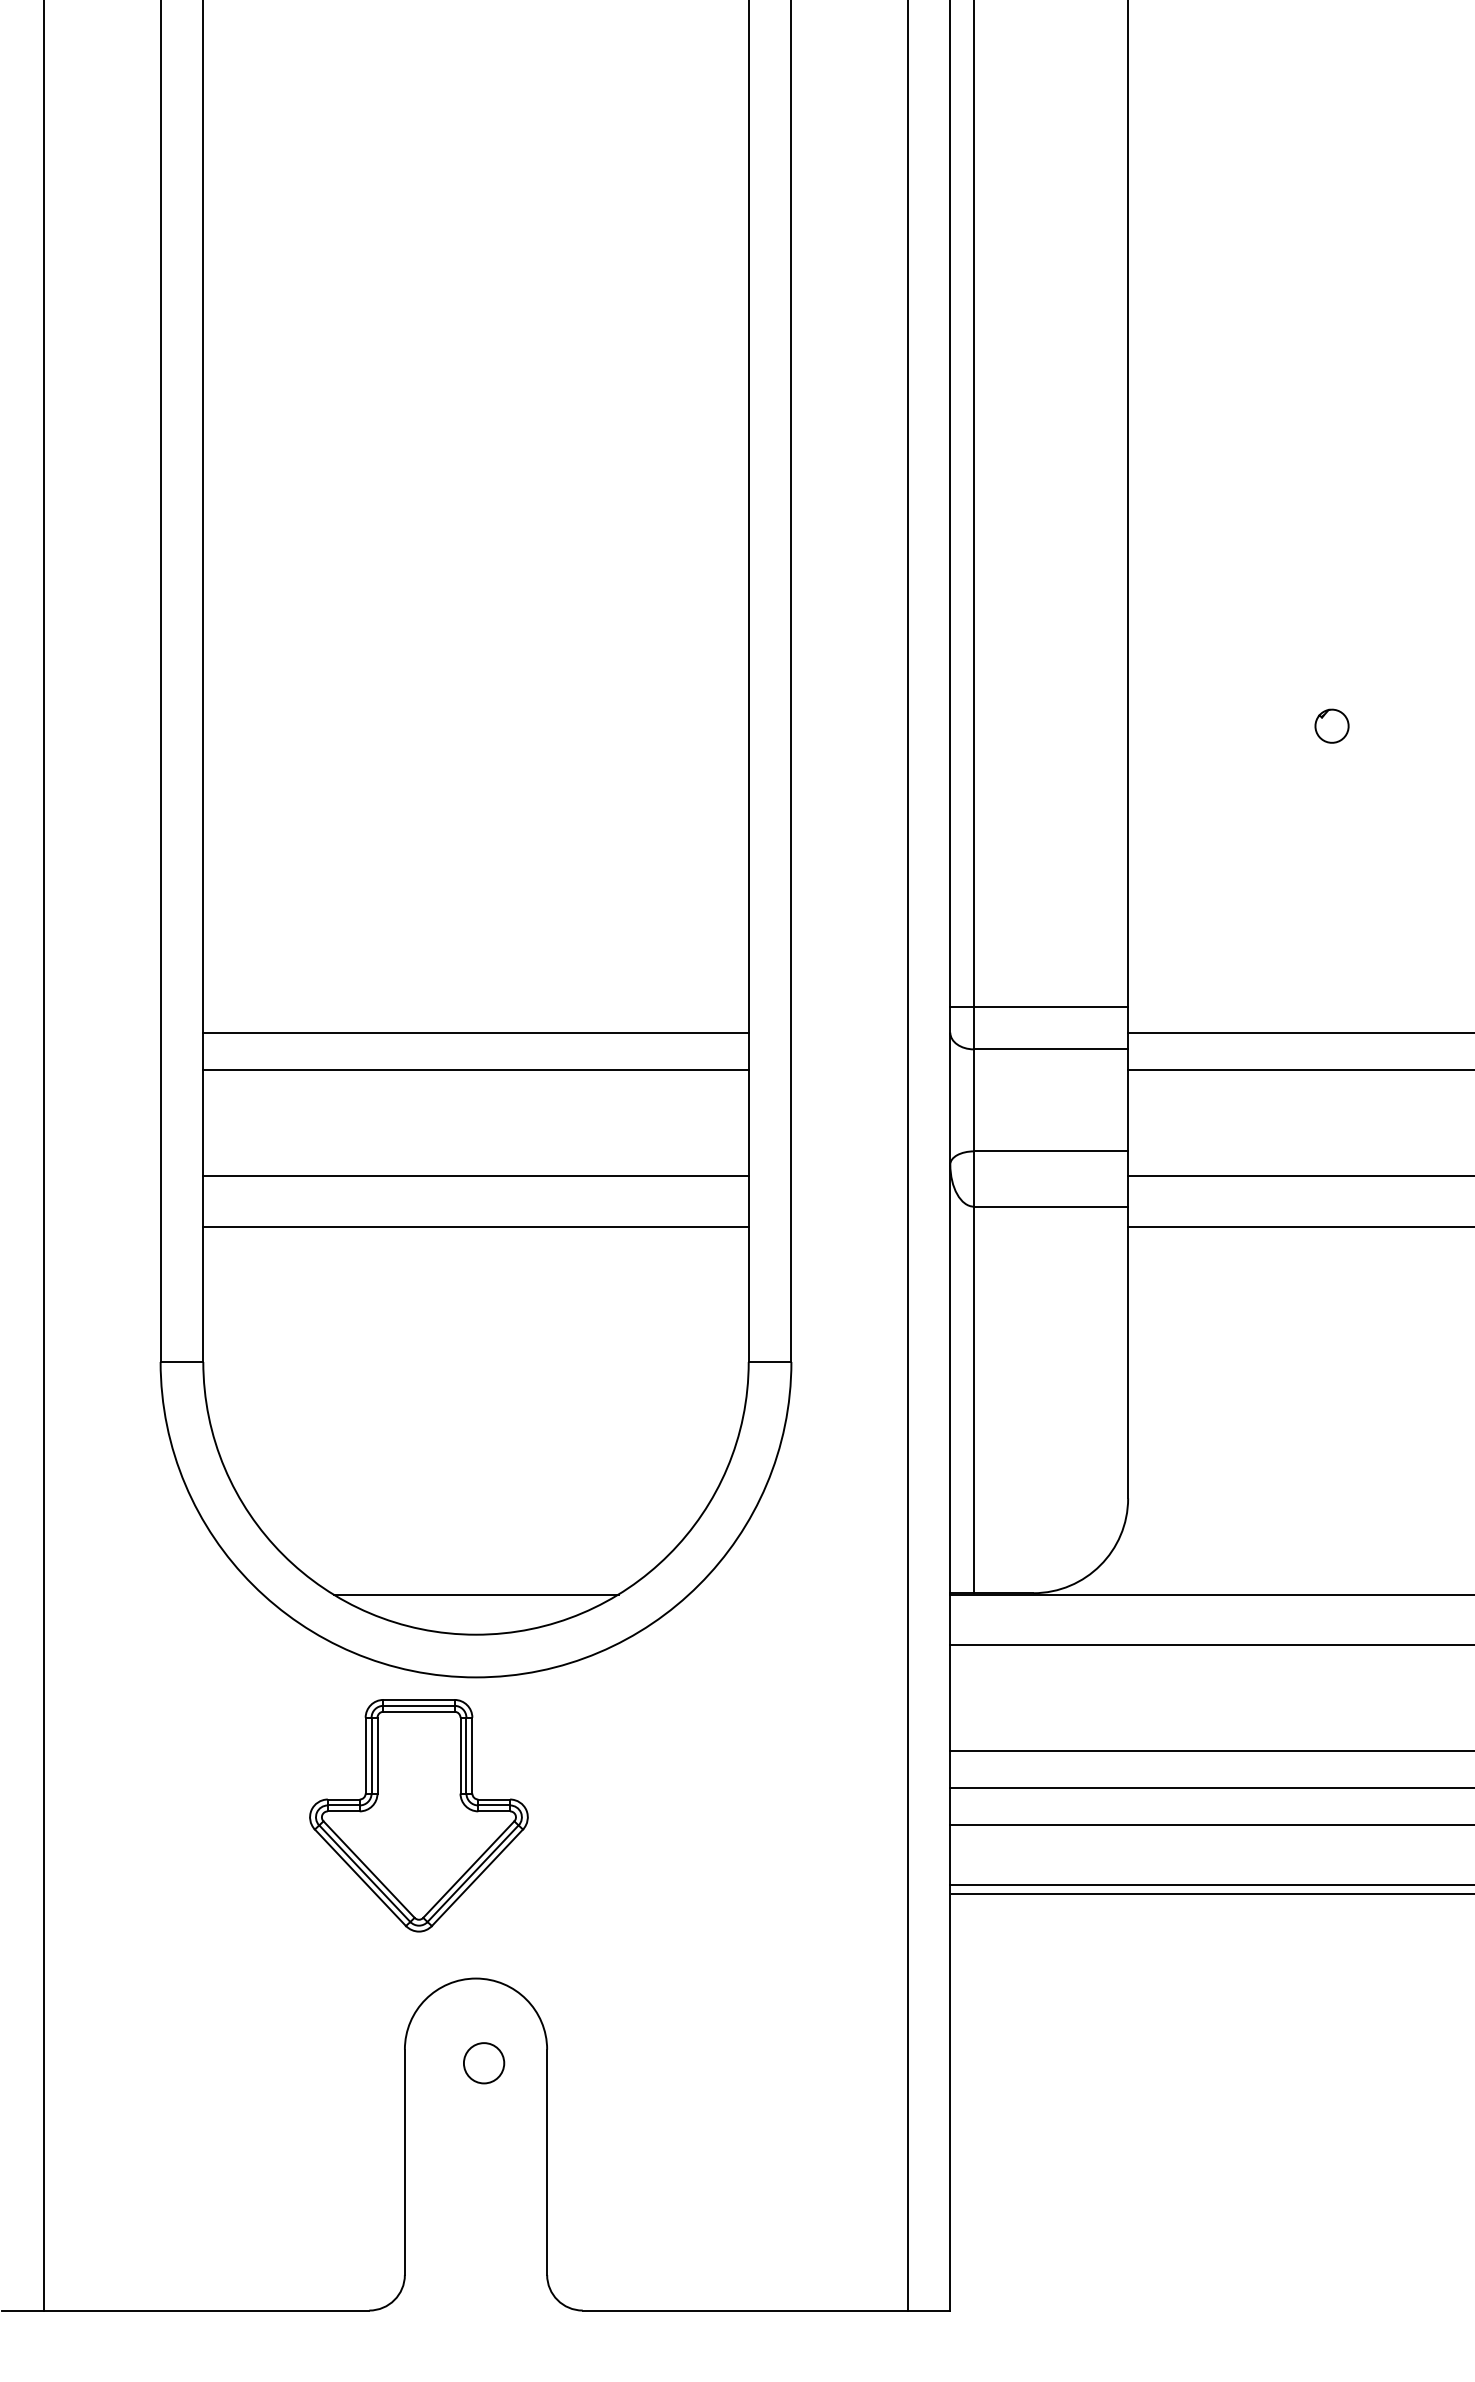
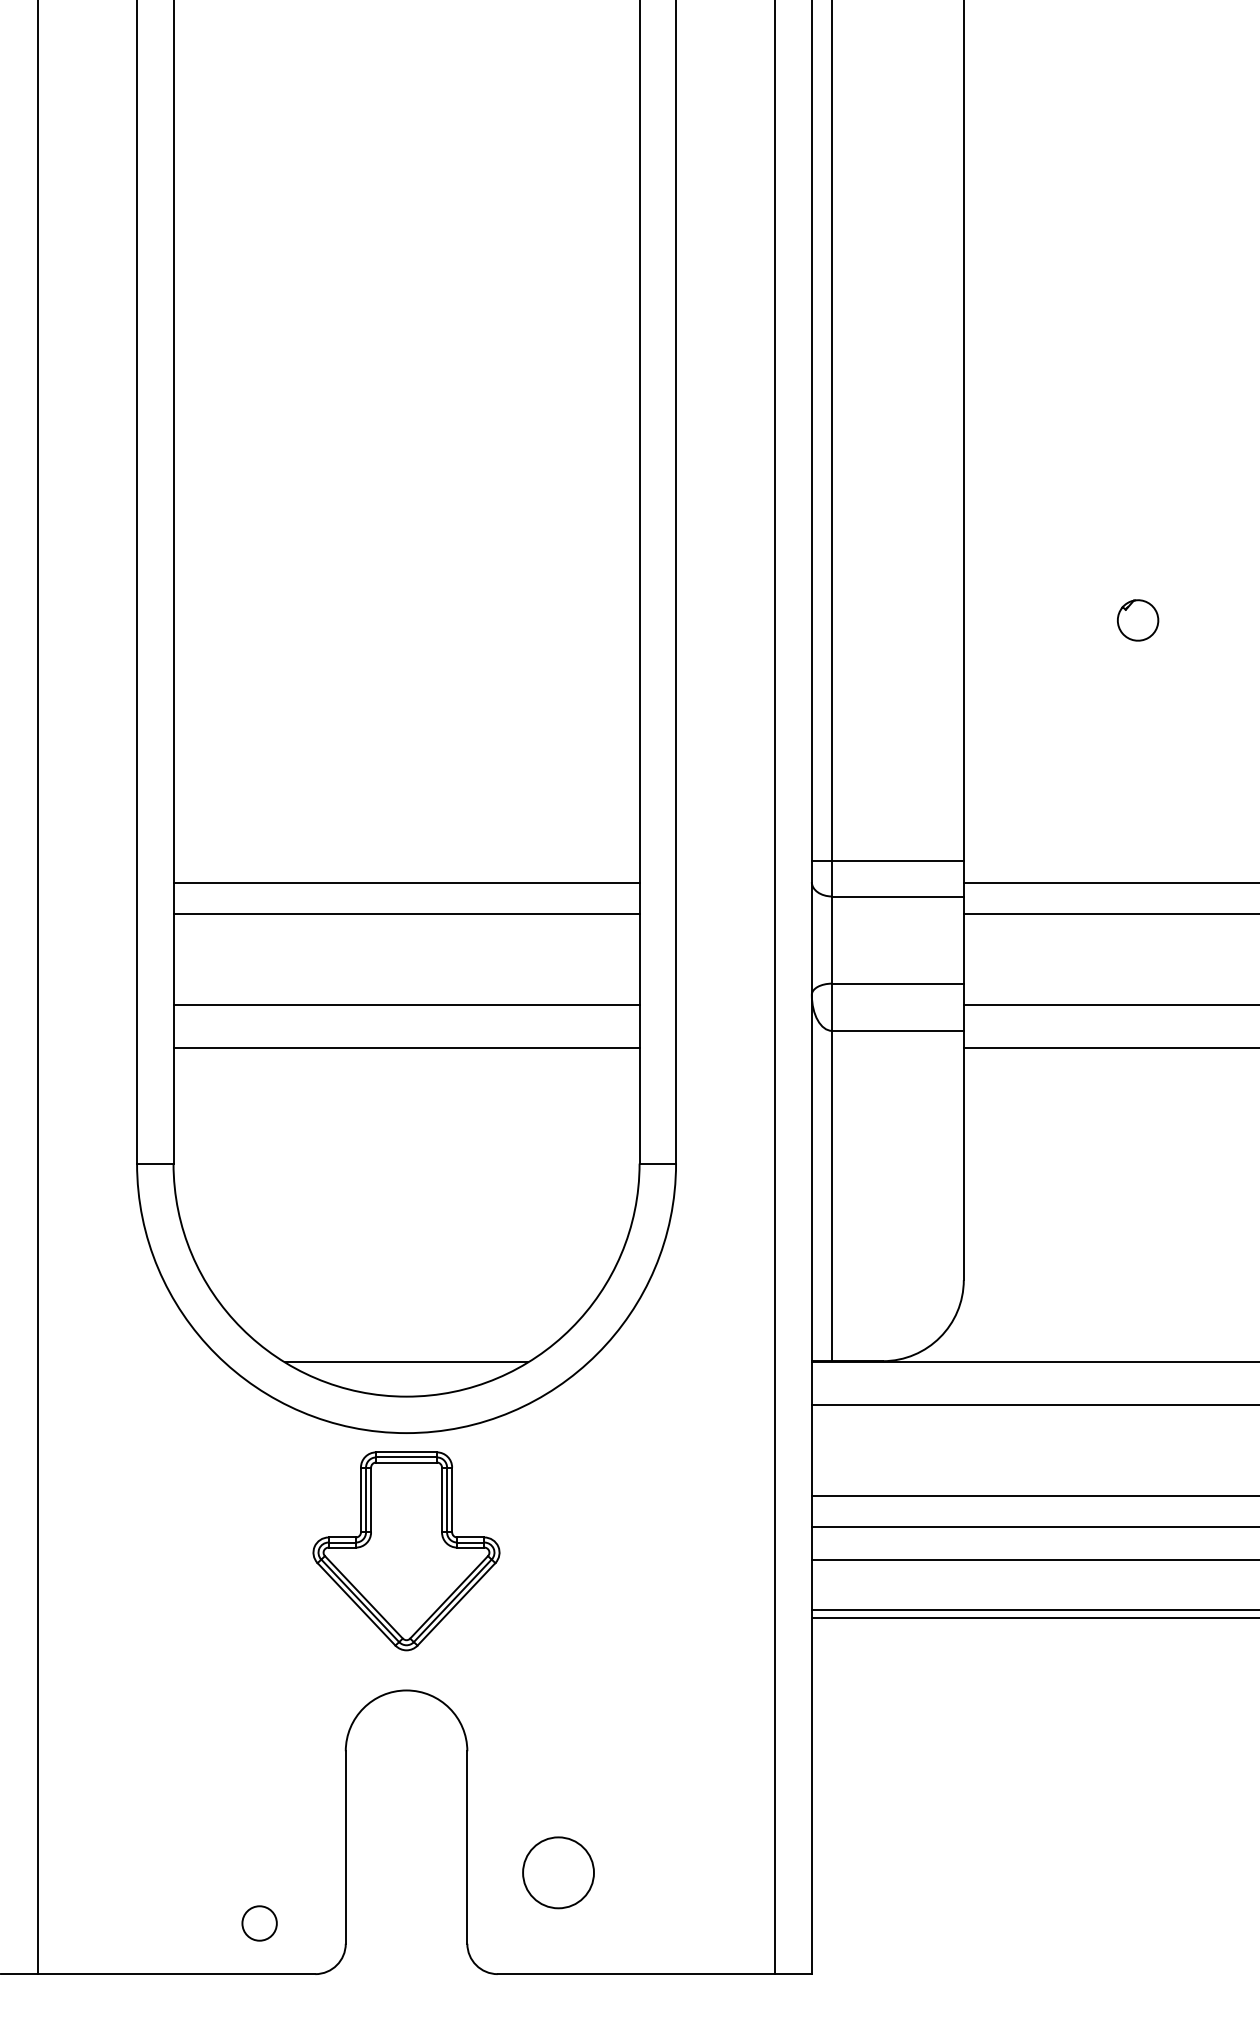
part: (1331, 725) -> (1137, 619), size x1.43
part: (418, 1815) -> (406, 1551), moved
circle: (484, 2063) -> (260, 1923), moved
circle: (653, 2191) -> (558, 1872), added

